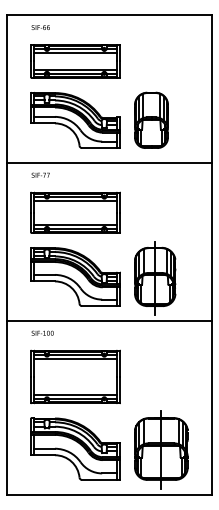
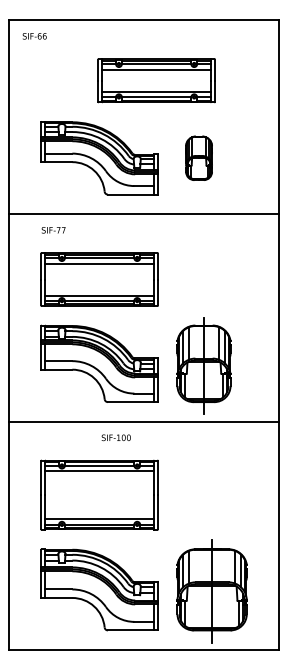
text: (40, 27) -> (34, 36), moved
part: (75, 61) -> (156, 80), moved
part: (150, 120) -> (198, 158), size x0.6
text: (42, 333) -> (115, 437), moved

